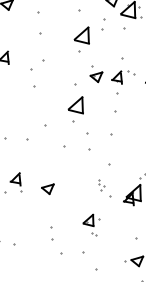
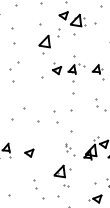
part: (75, 108) -> (44, 94), removed
part: (91, 223) -> (62, 175), size x1.43

